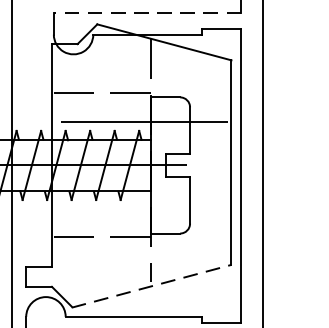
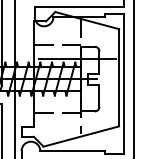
line: (148, 12) -> (79, 6), dashed -> solid
line: (152, 286) -> (81, 136), dashed -> solid

